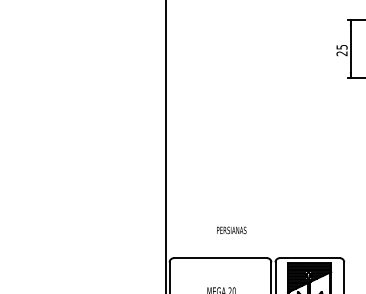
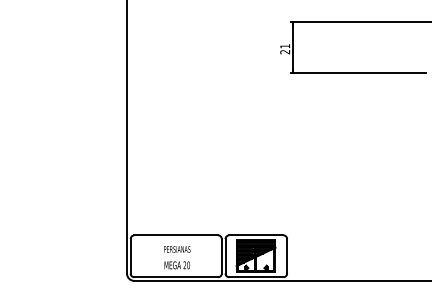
text: (342, 47) -> (285, 46), 25 -> 21
text: (231, 230) -> (177, 249), moved

